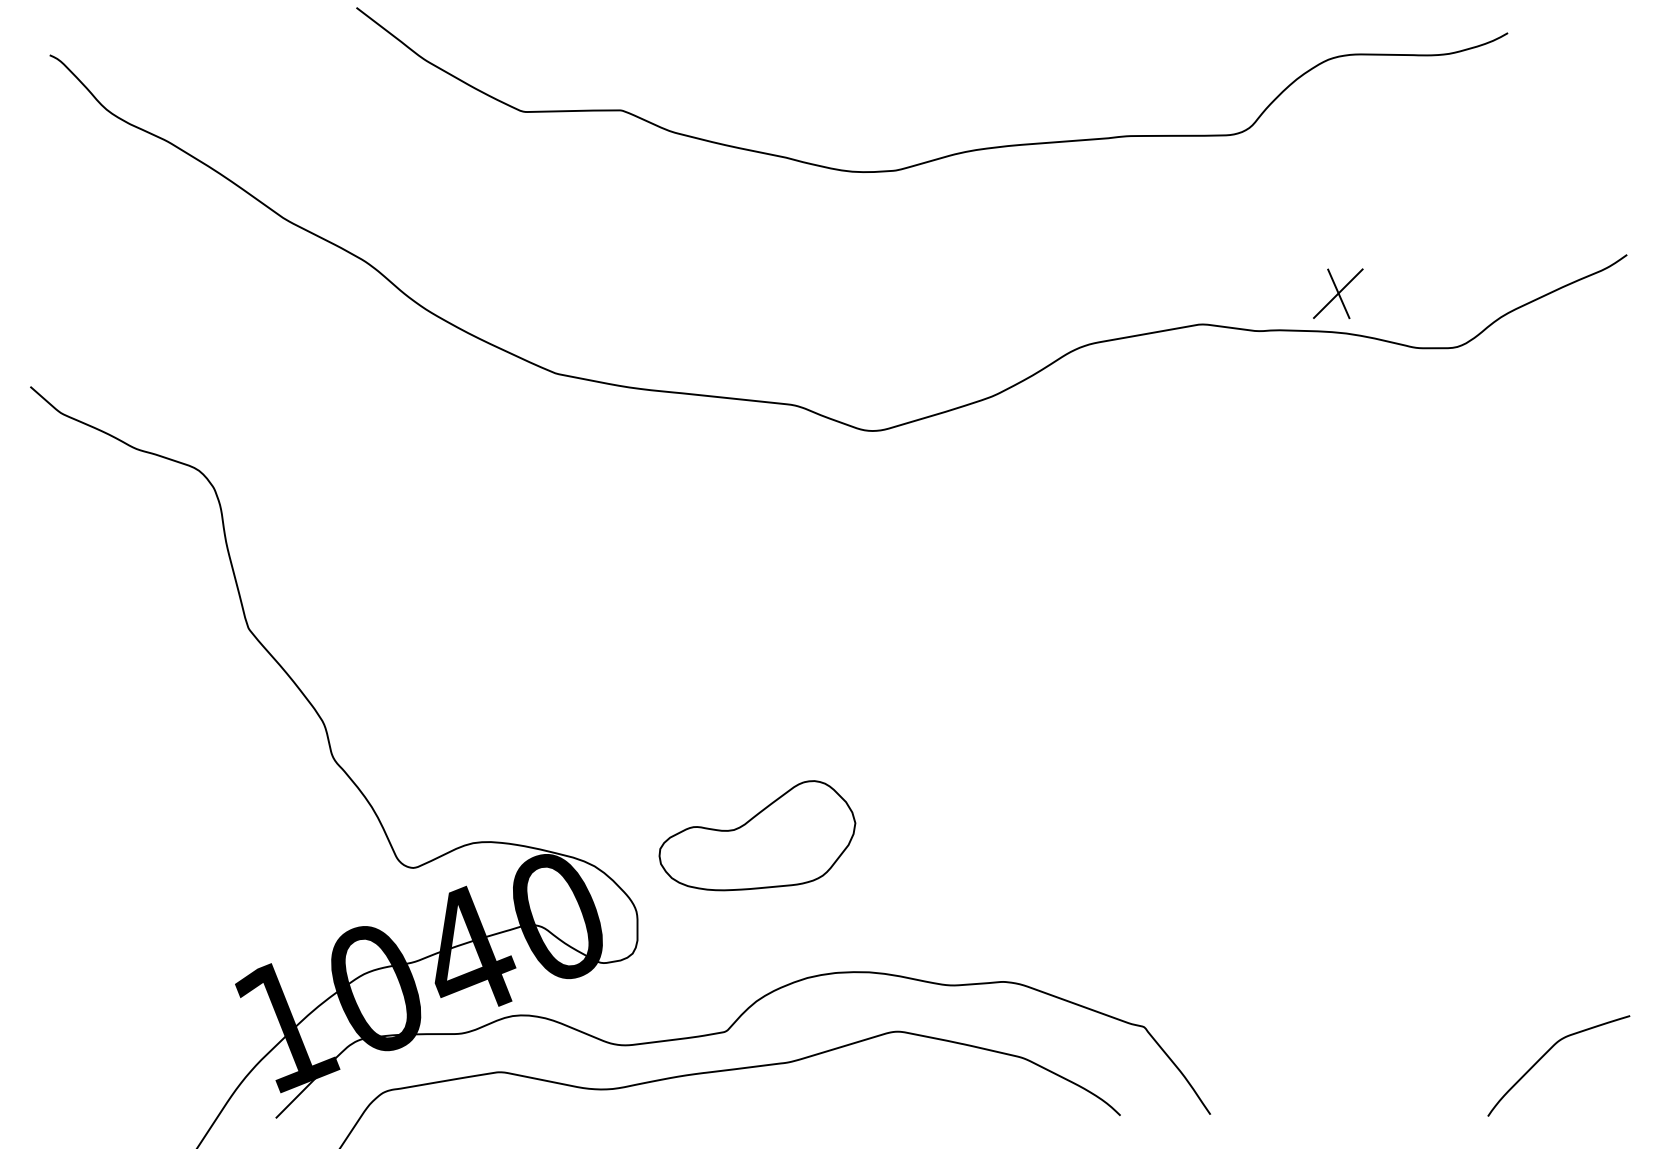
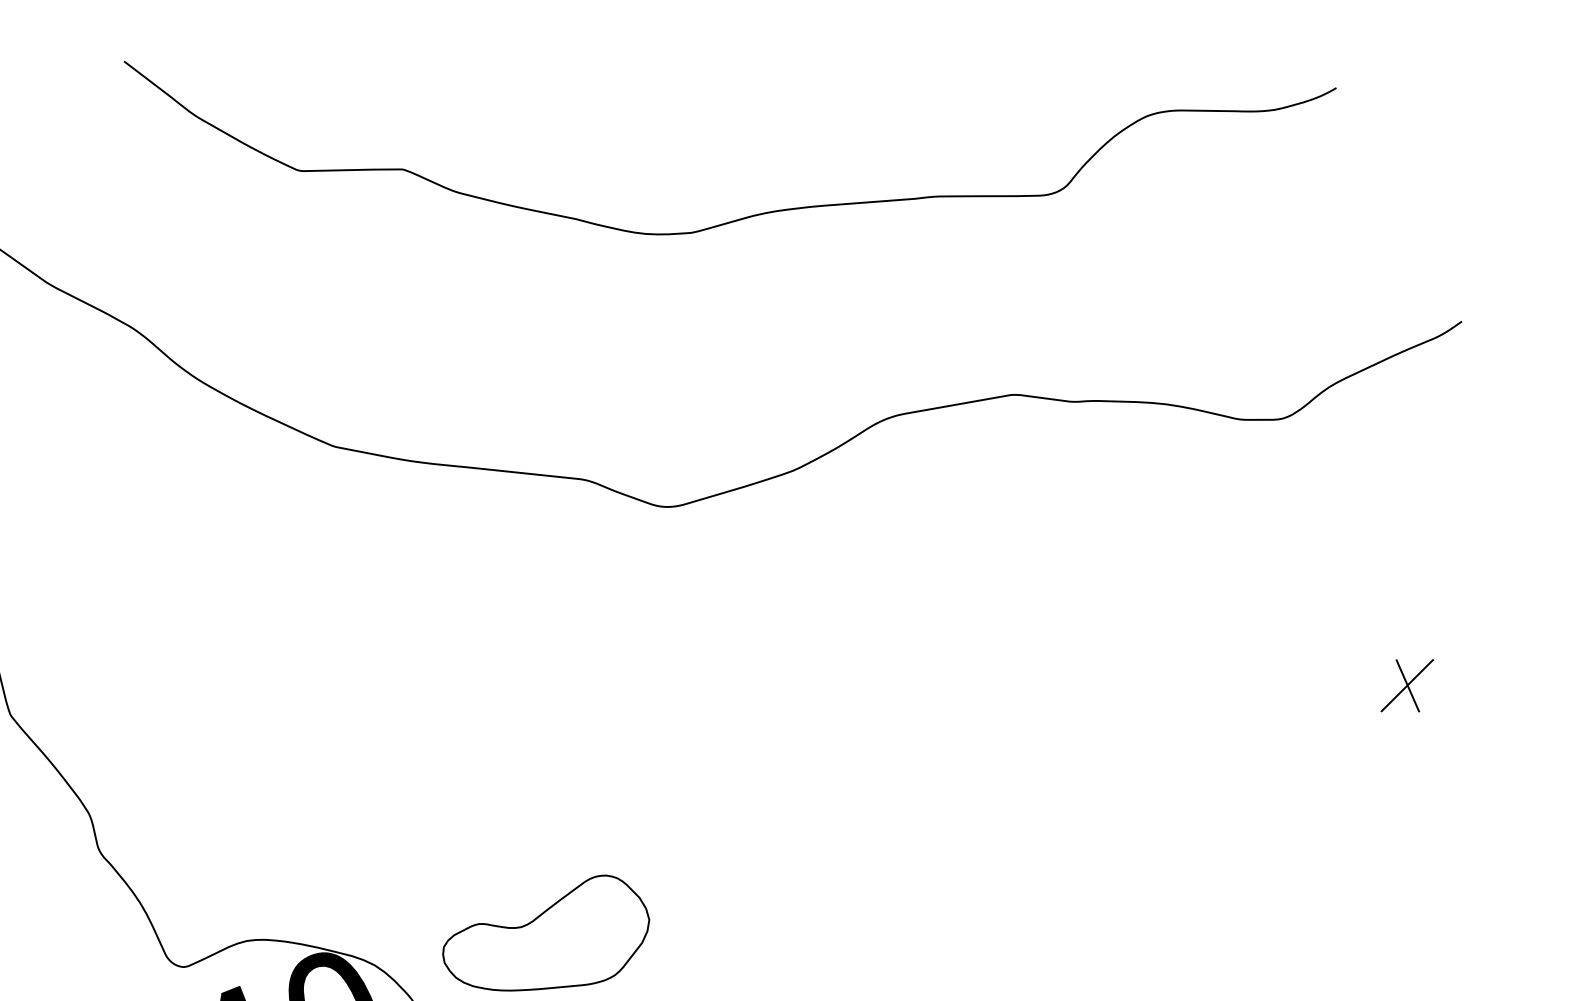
part: (1338, 293) -> (1407, 685), moved

